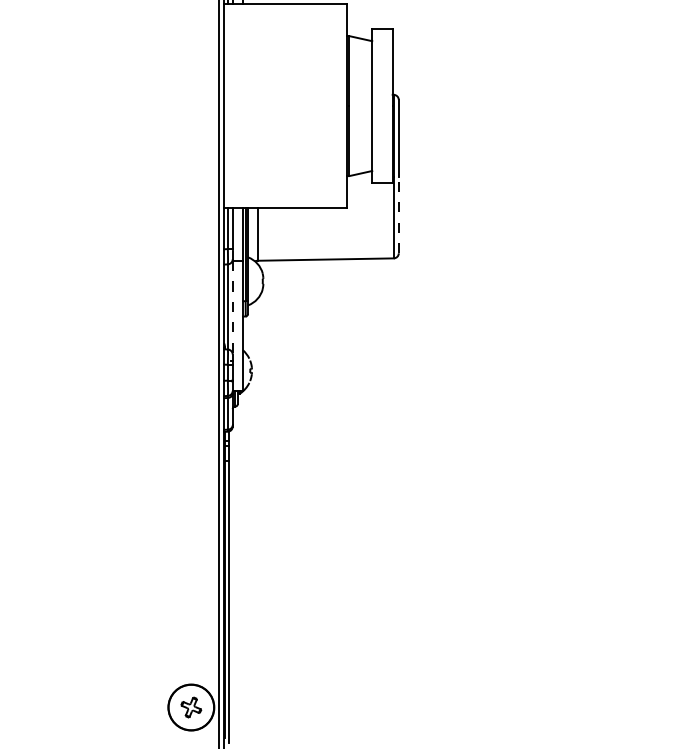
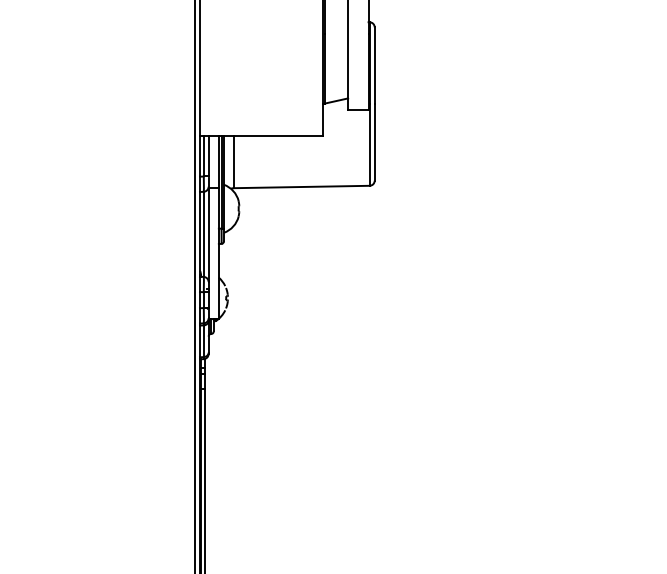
line: (398, 214) -> (374, 141), dashed -> solid
line: (232, 307) -> (208, 234), dashed -> solid

